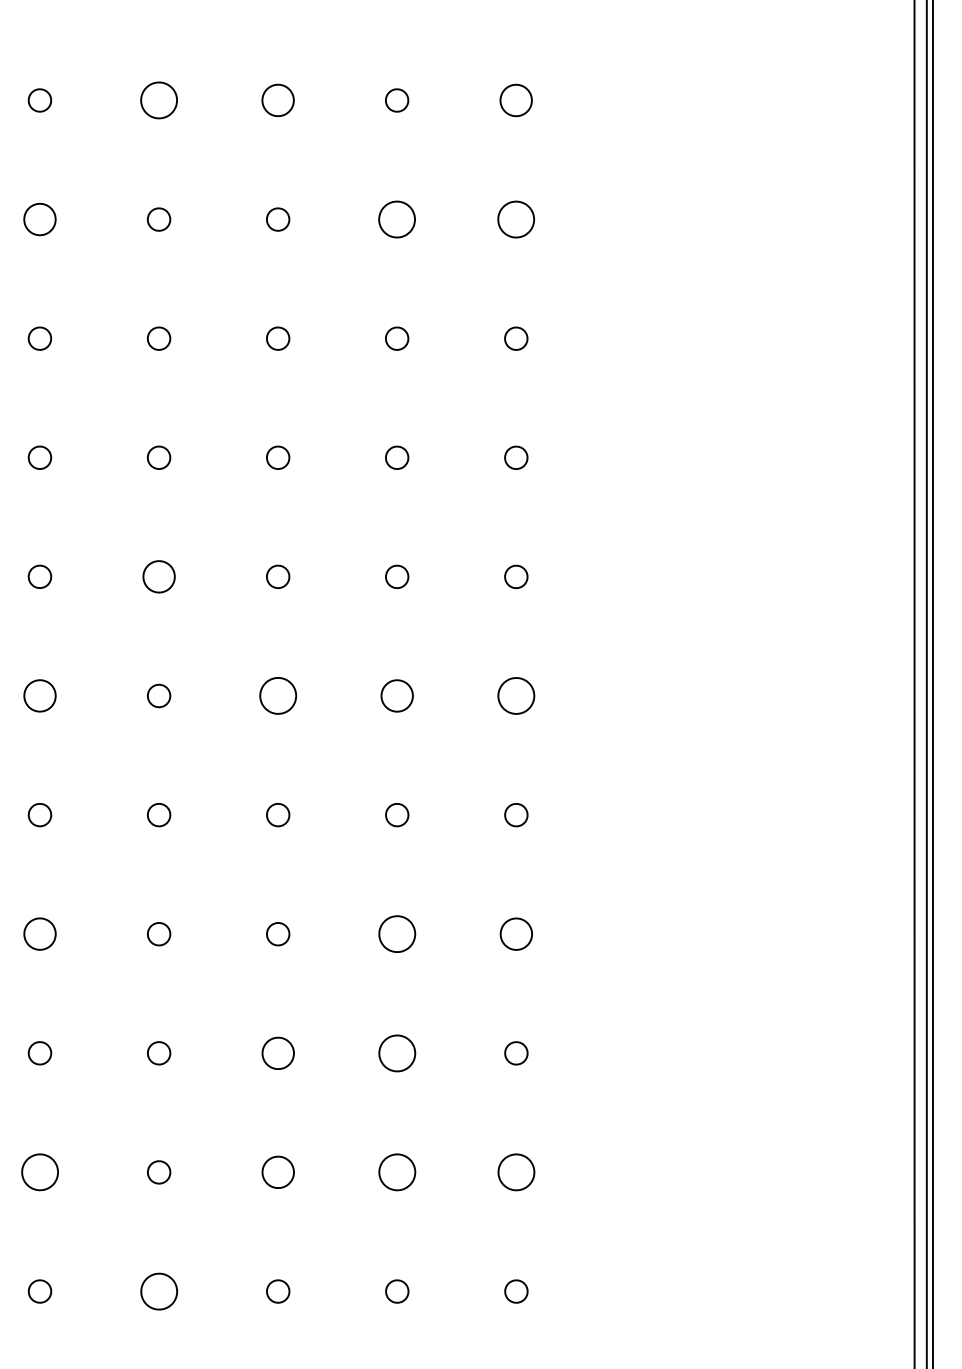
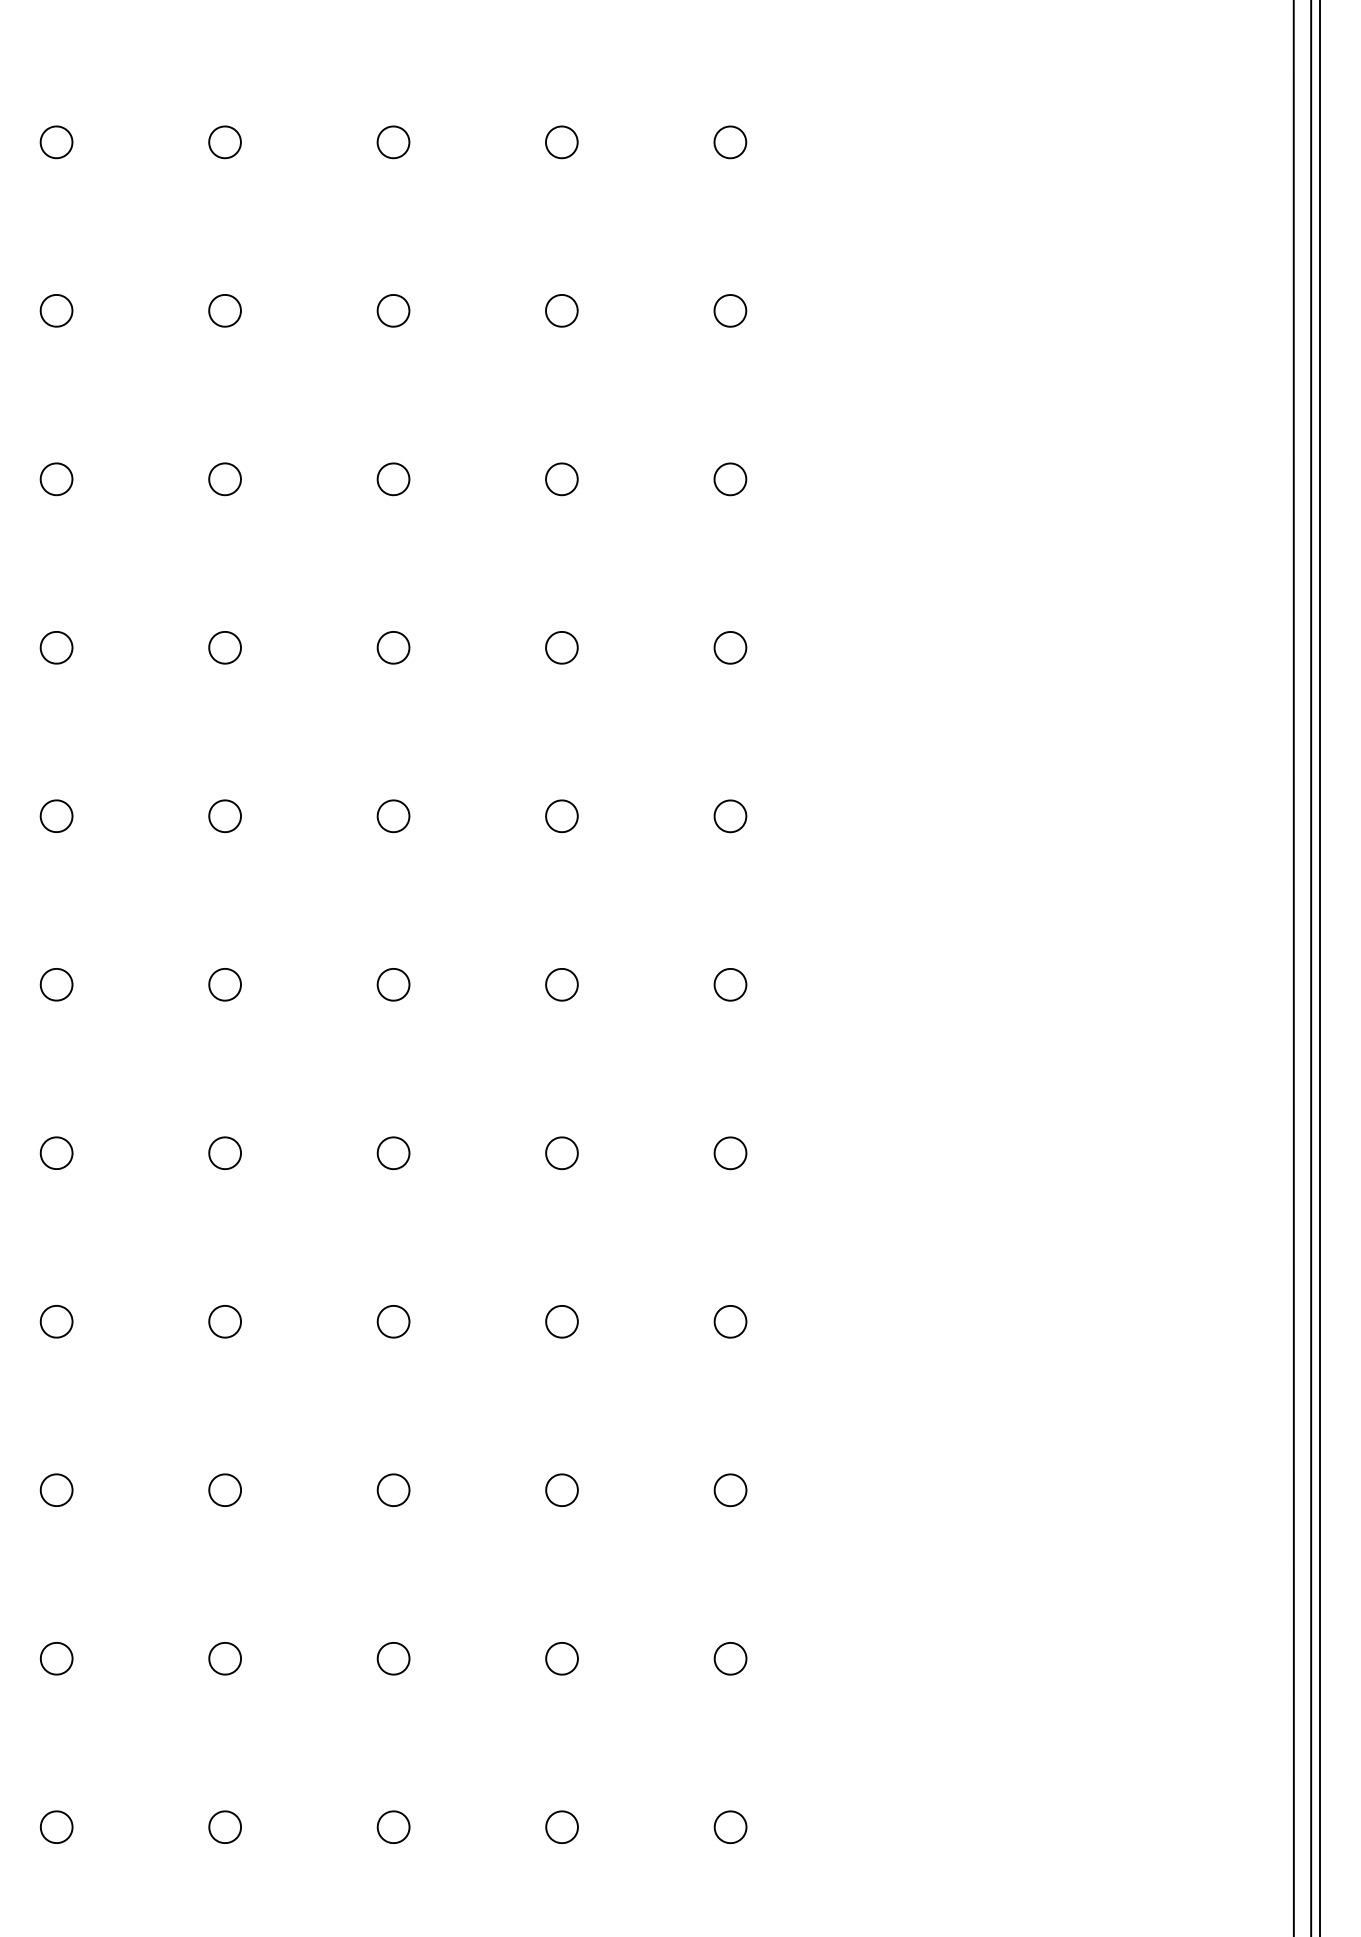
part: (158, 100) -> (224, 142), size x0.62
part: (278, 100) -> (393, 142), size x0.71
part: (516, 100) -> (730, 142), size x0.71
part: (39, 219) -> (56, 310), size x0.71
part: (396, 219) -> (561, 310), size x0.62
part: (516, 219) -> (730, 310), size x0.62
part: (158, 577) -> (224, 816), size x0.71
part: (39, 695) -> (56, 984), size x0.71
part: (278, 695) -> (393, 984), size x0.62
part: (396, 695) -> (561, 984), size x0.71
part: (516, 695) -> (730, 984), size x0.62
part: (39, 934) -> (56, 1321), size x0.71
part: (396, 934) -> (561, 1321), size x0.62
part: (516, 934) -> (730, 1321), size x0.71
part: (278, 1052) -> (393, 1489), size x0.71
part: (396, 1052) -> (561, 1489), size x0.62
part: (39, 1172) -> (56, 1658), size x0.62
part: (278, 1172) -> (393, 1658), size x0.71
part: (396, 1172) -> (561, 1658), size x0.62
part: (516, 1172) -> (730, 1658), size x0.62
part: (158, 1291) -> (224, 1826), size x0.62

